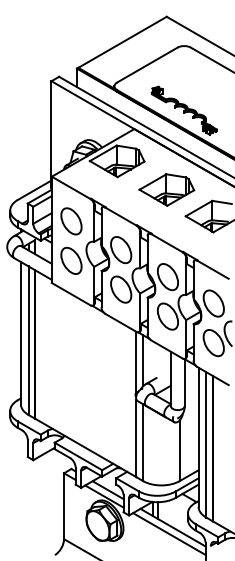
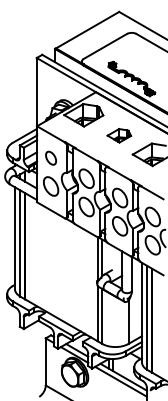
part: (166, 189) -> (119, 135), size x0.6
part: (71, 221) -> (51, 158), size x0.7

